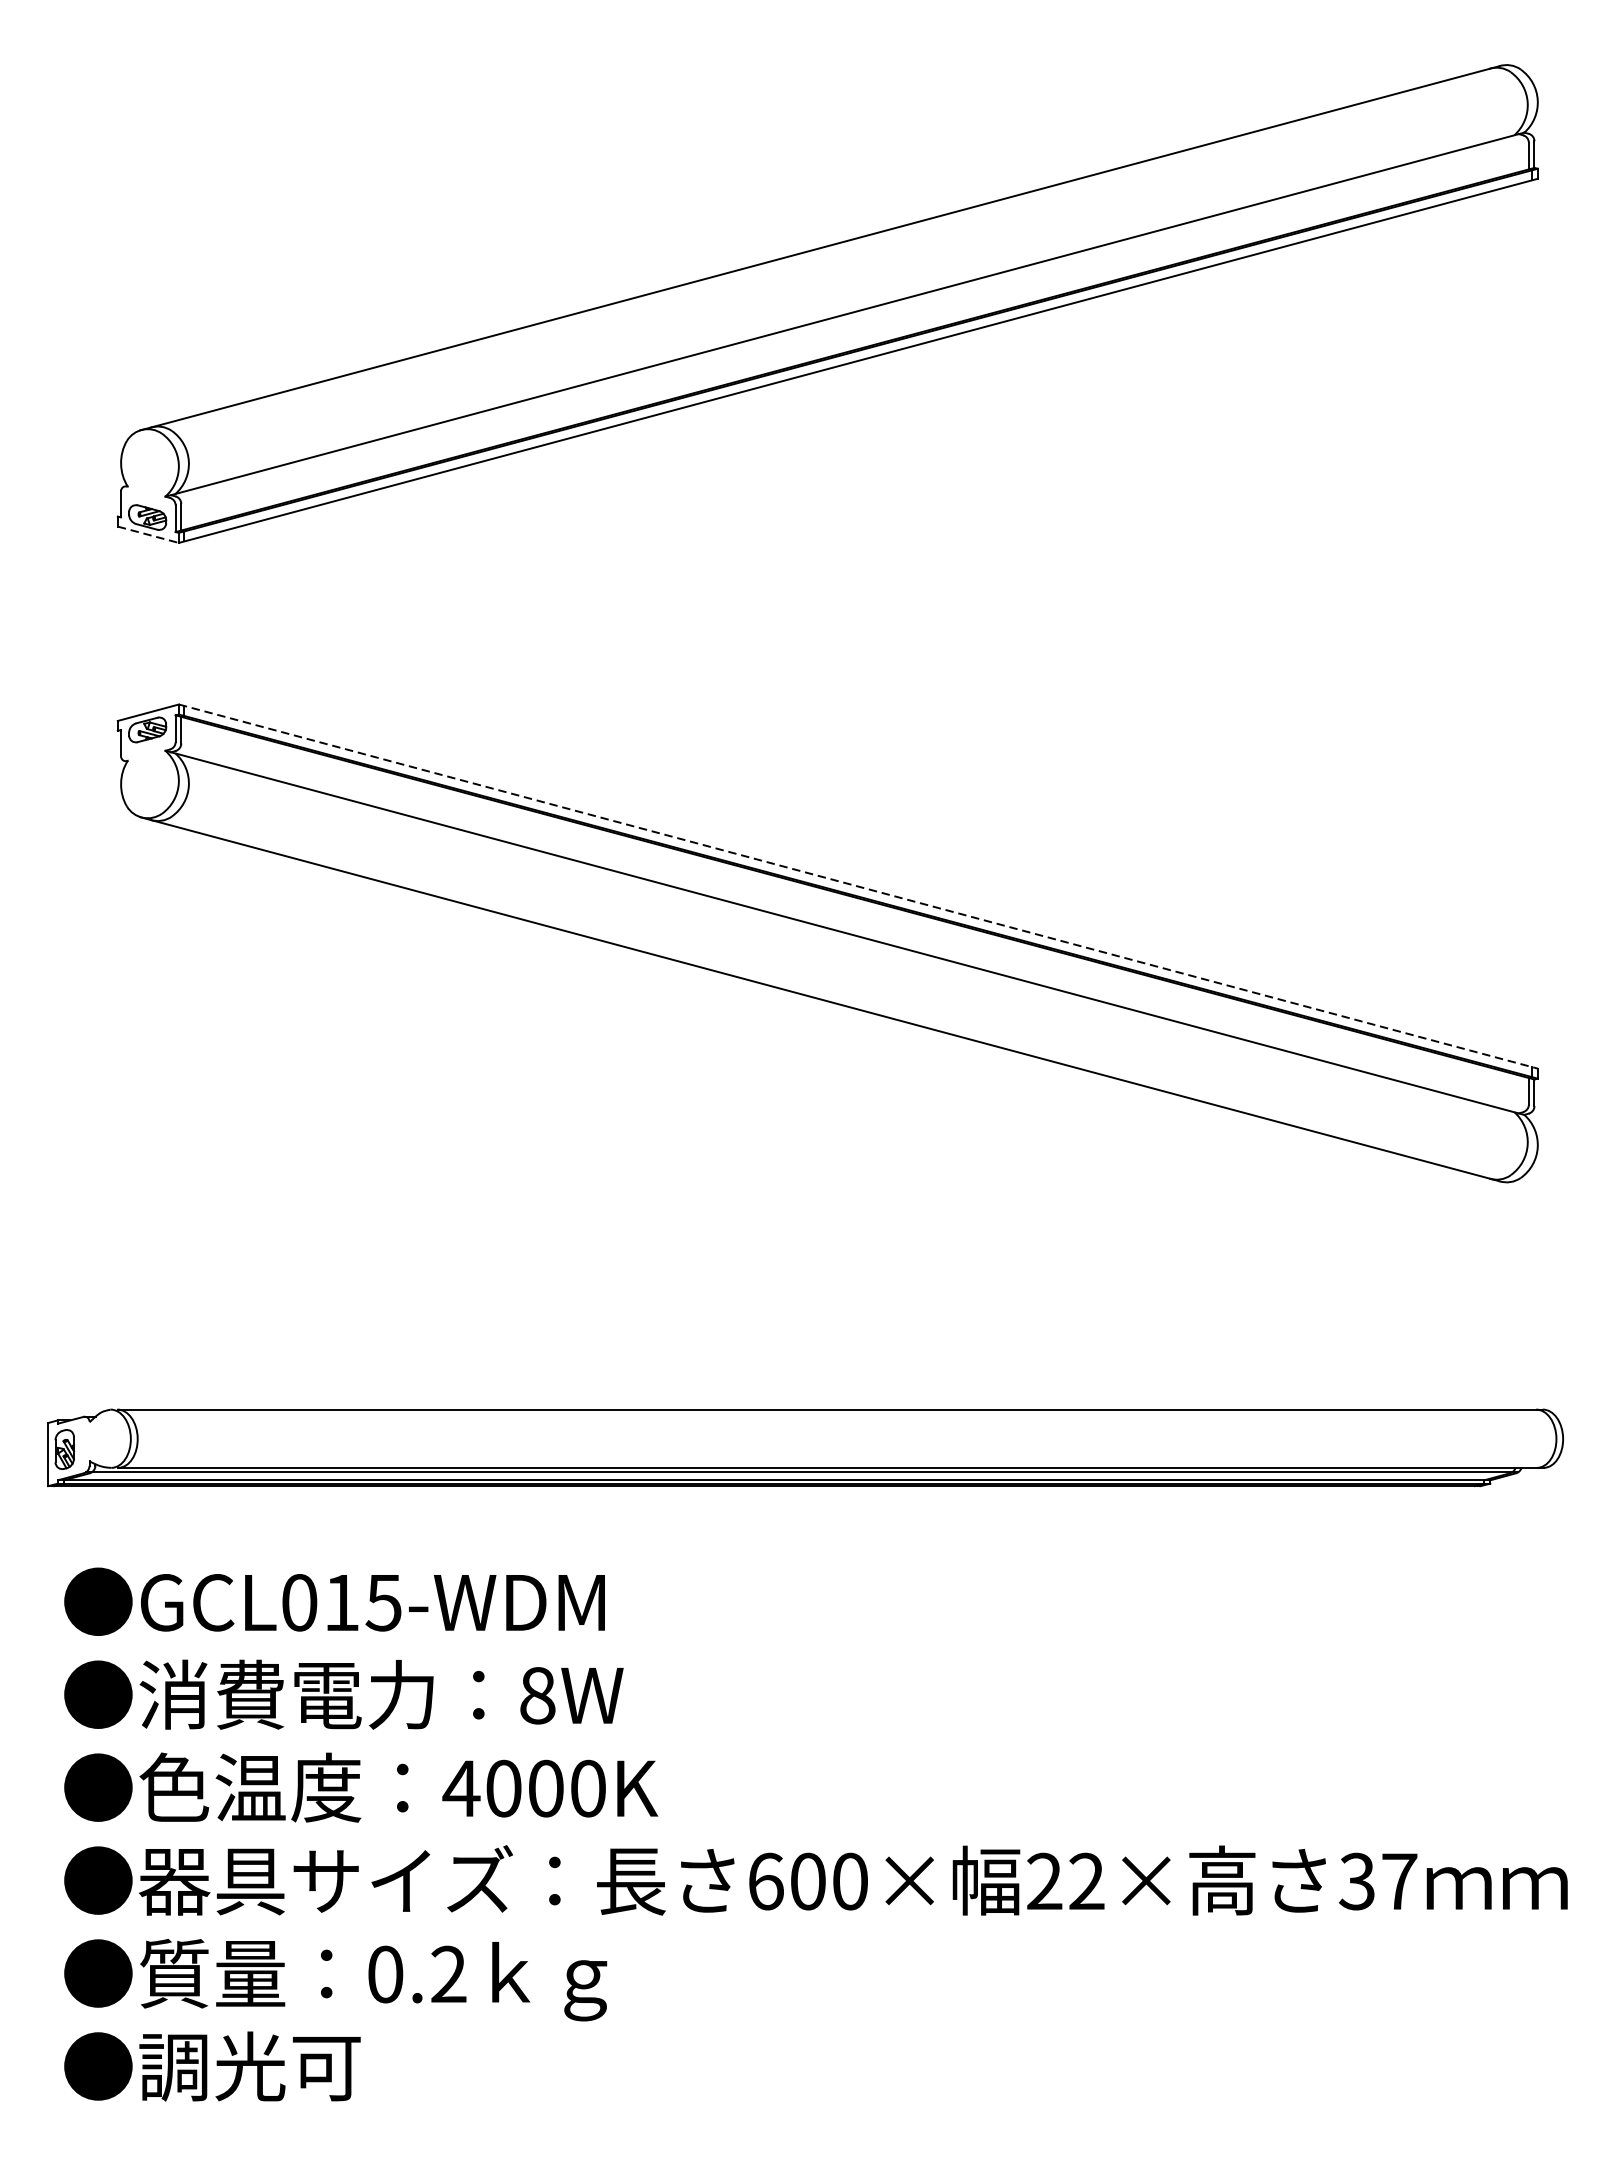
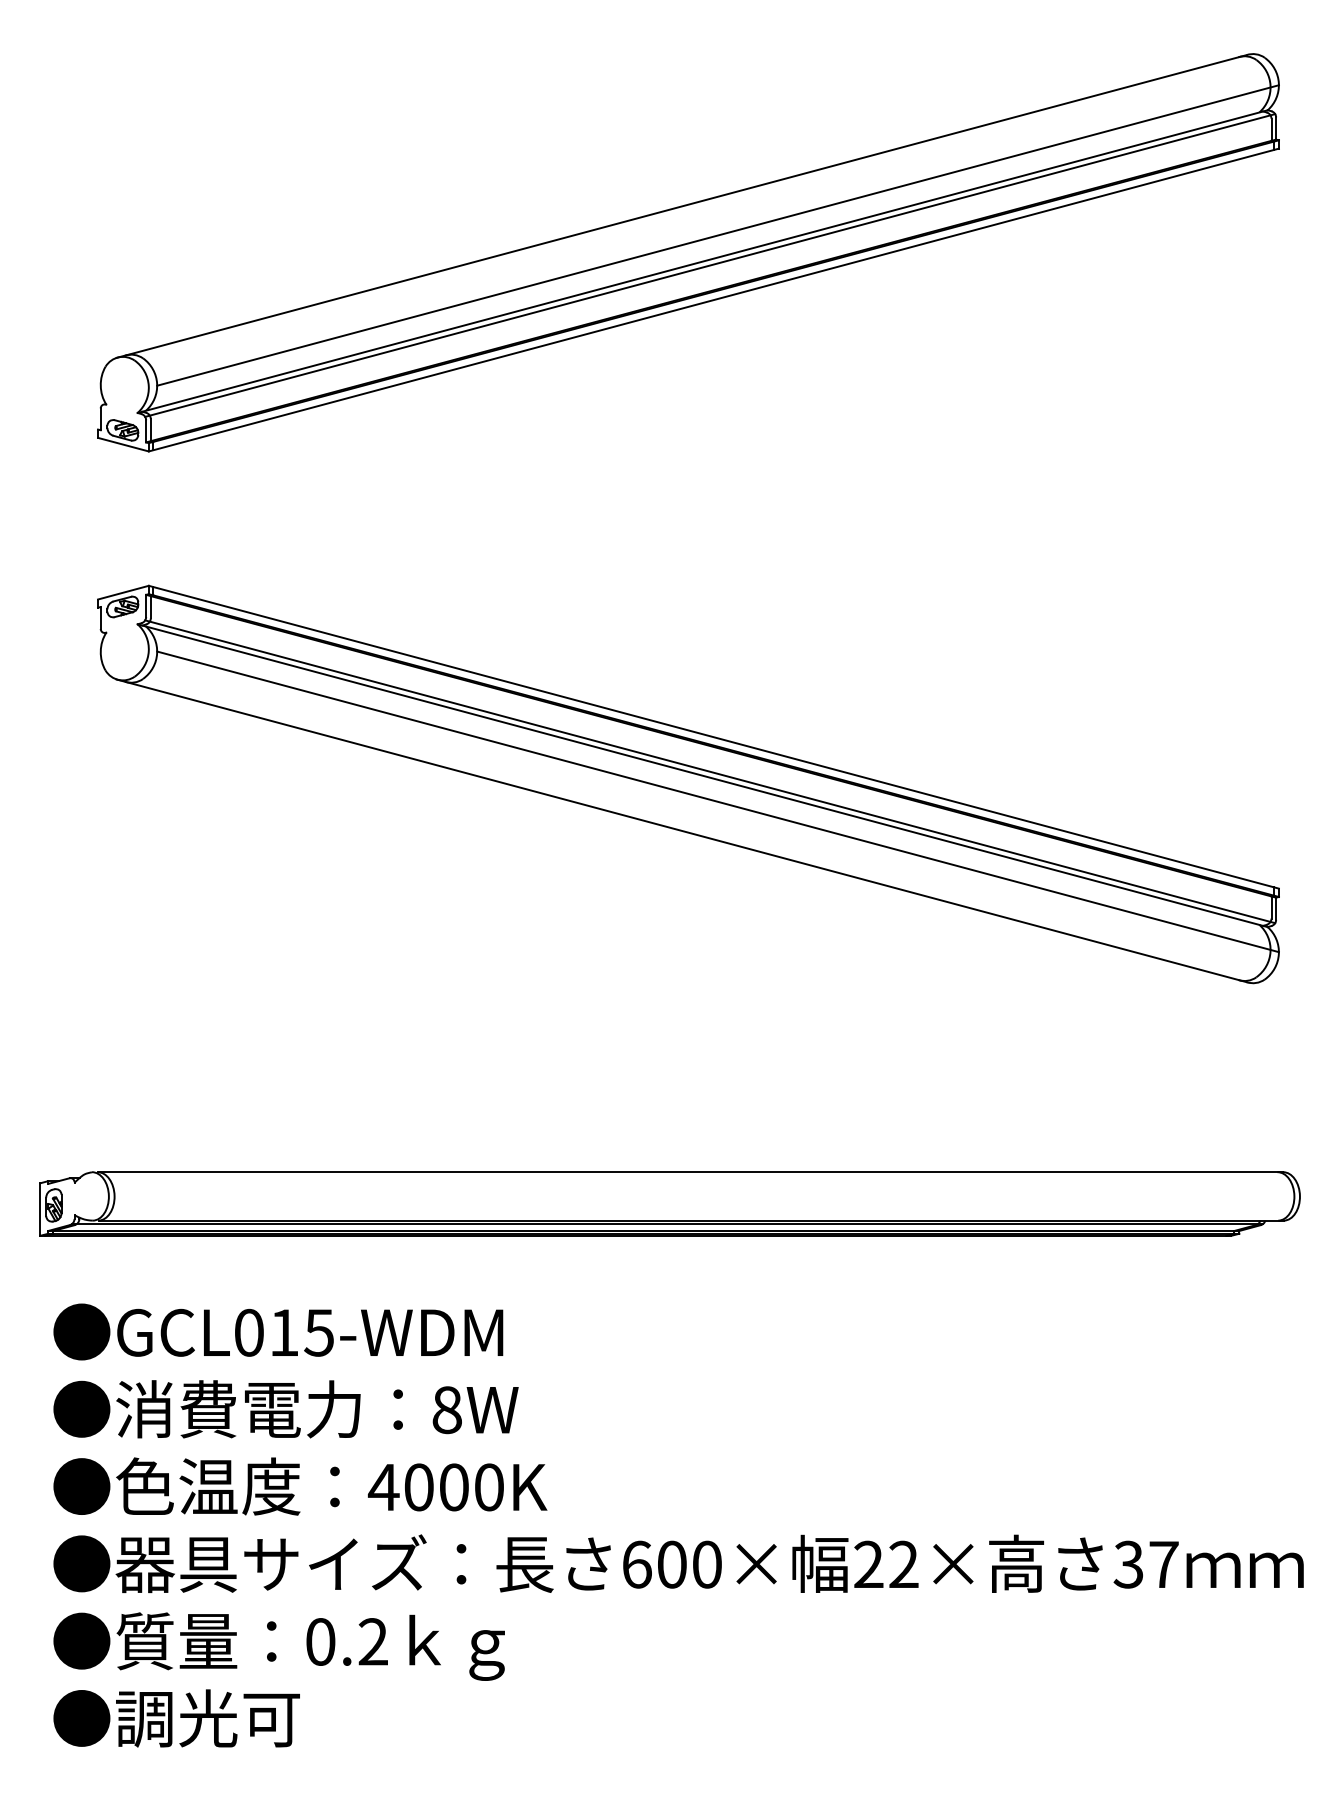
line: (862, 283) -> (717, 235), added
line: (854, 319) -> (710, 265), added
line: (148, 534) -> (123, 444), dashed -> solid
line: (857, 886) -> (713, 737), dashed -> solid
line: (854, 927) -> (710, 771), added
line: (862, 963) -> (717, 801), added

